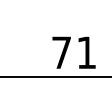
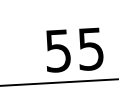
text: (73, 52) -> (73, 49), 71 -> 55

